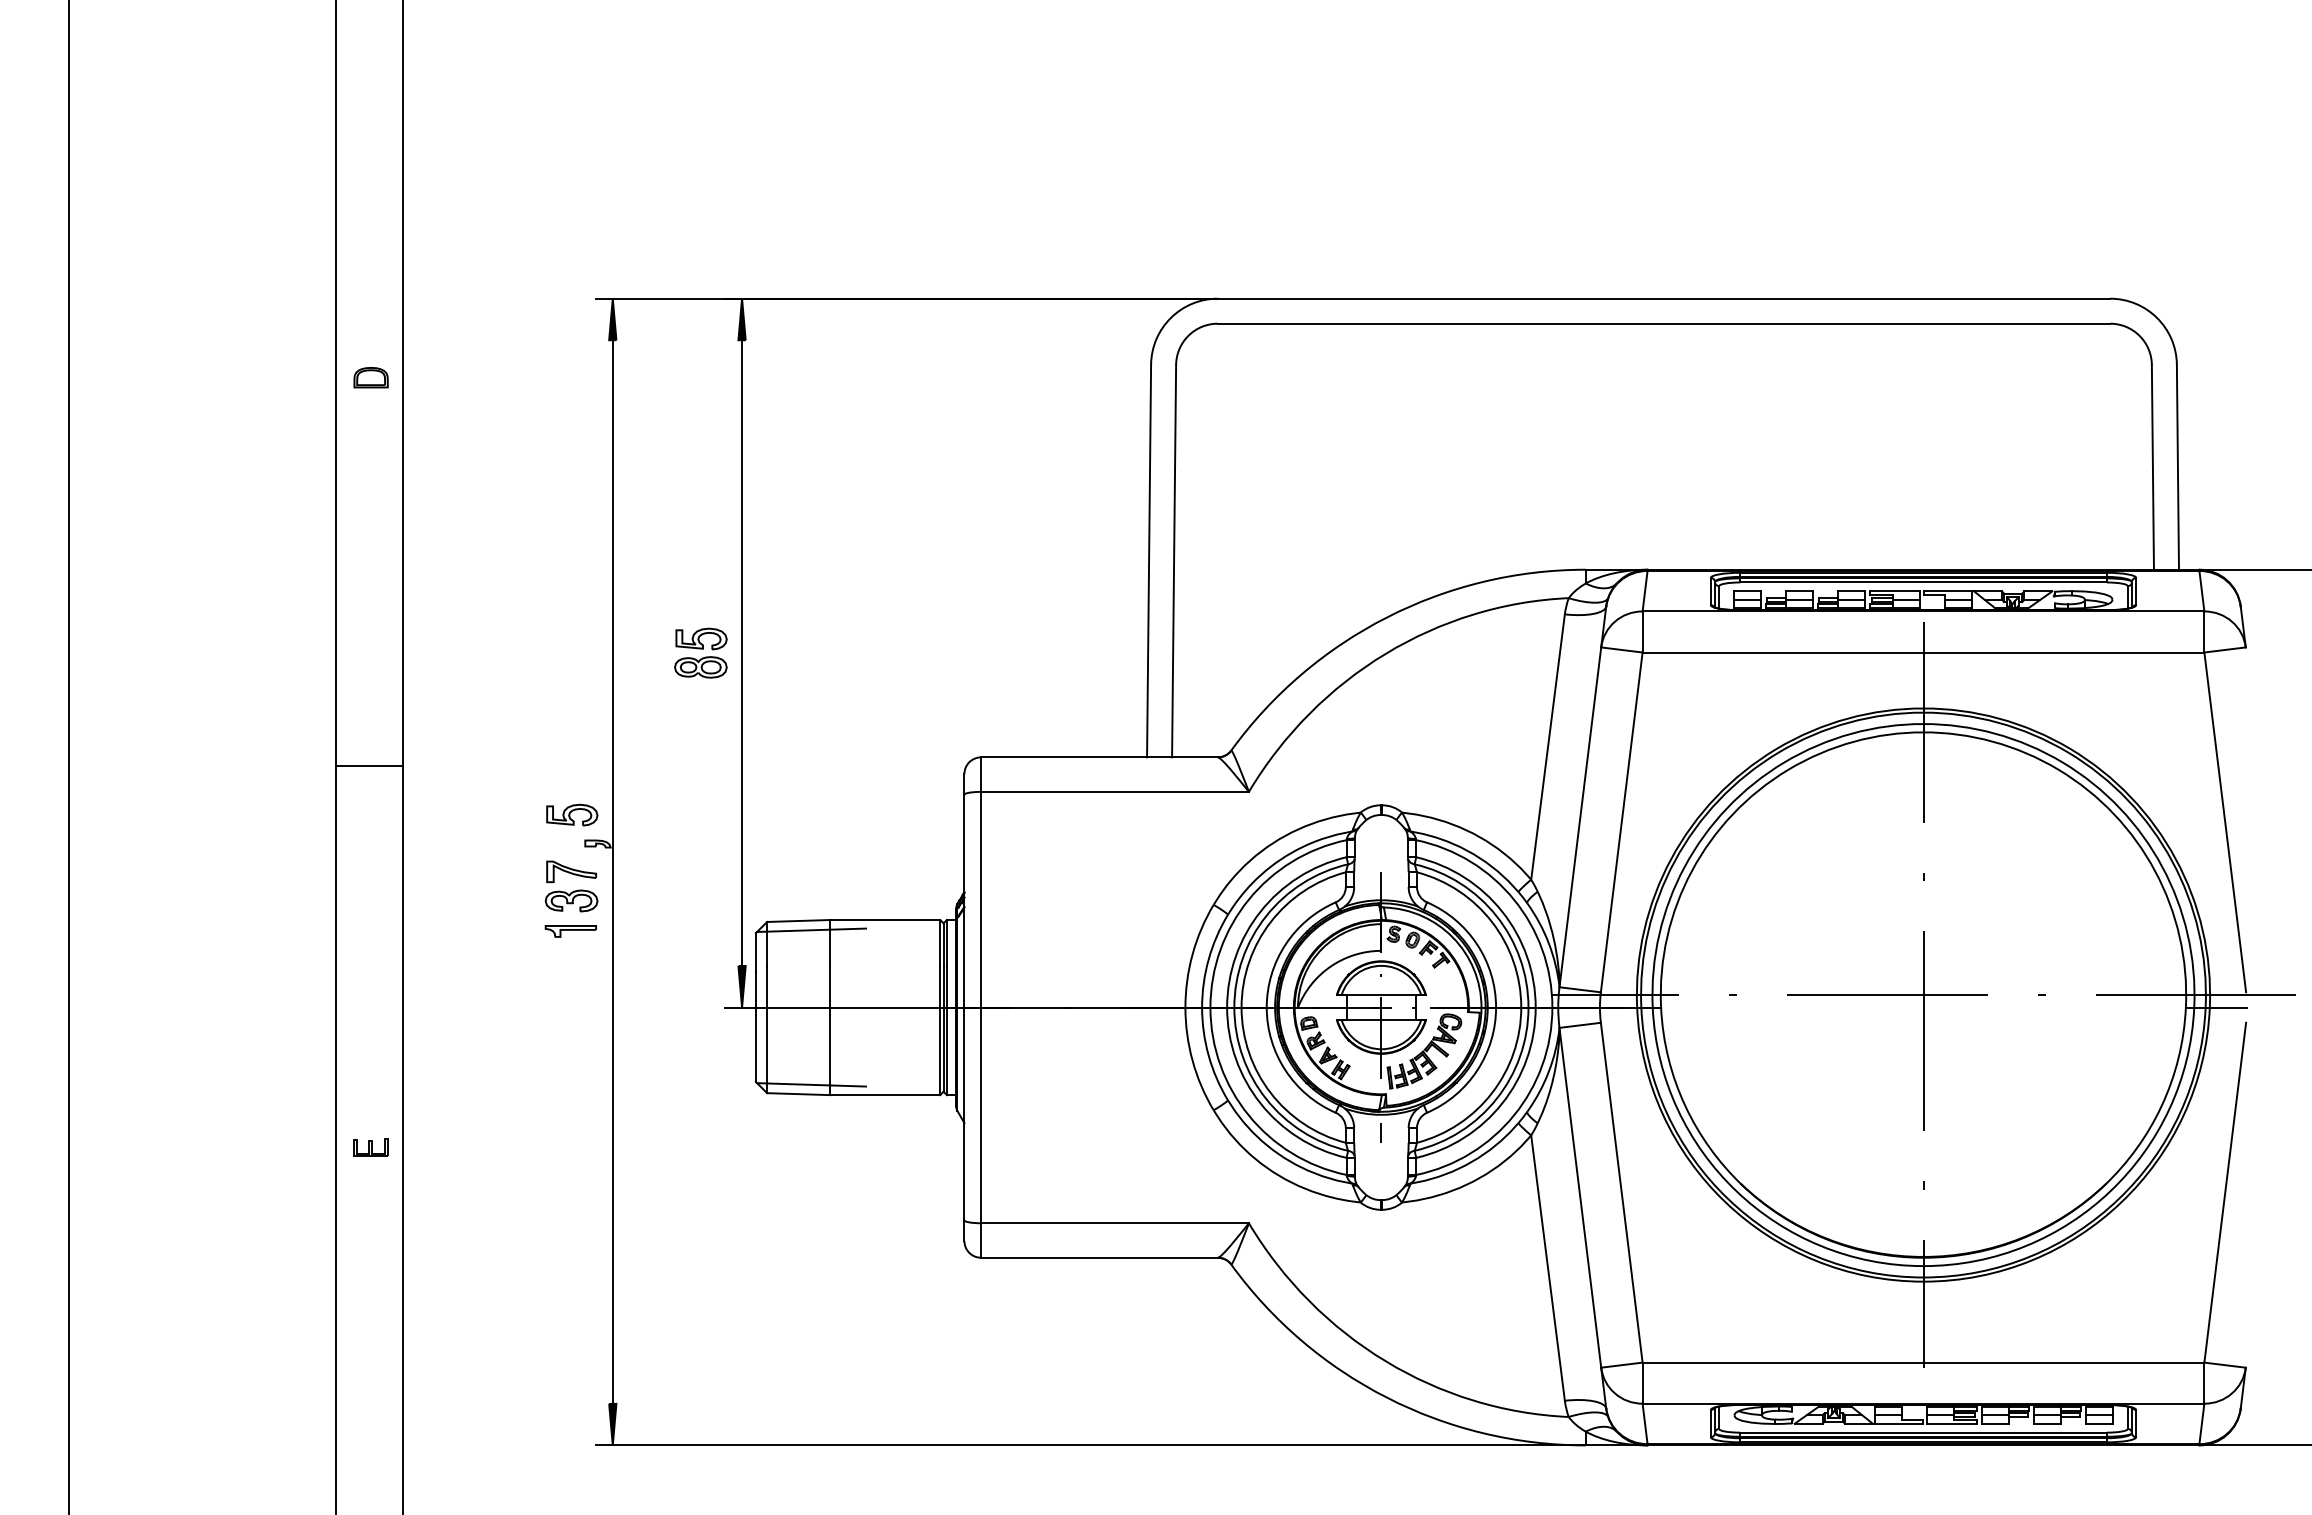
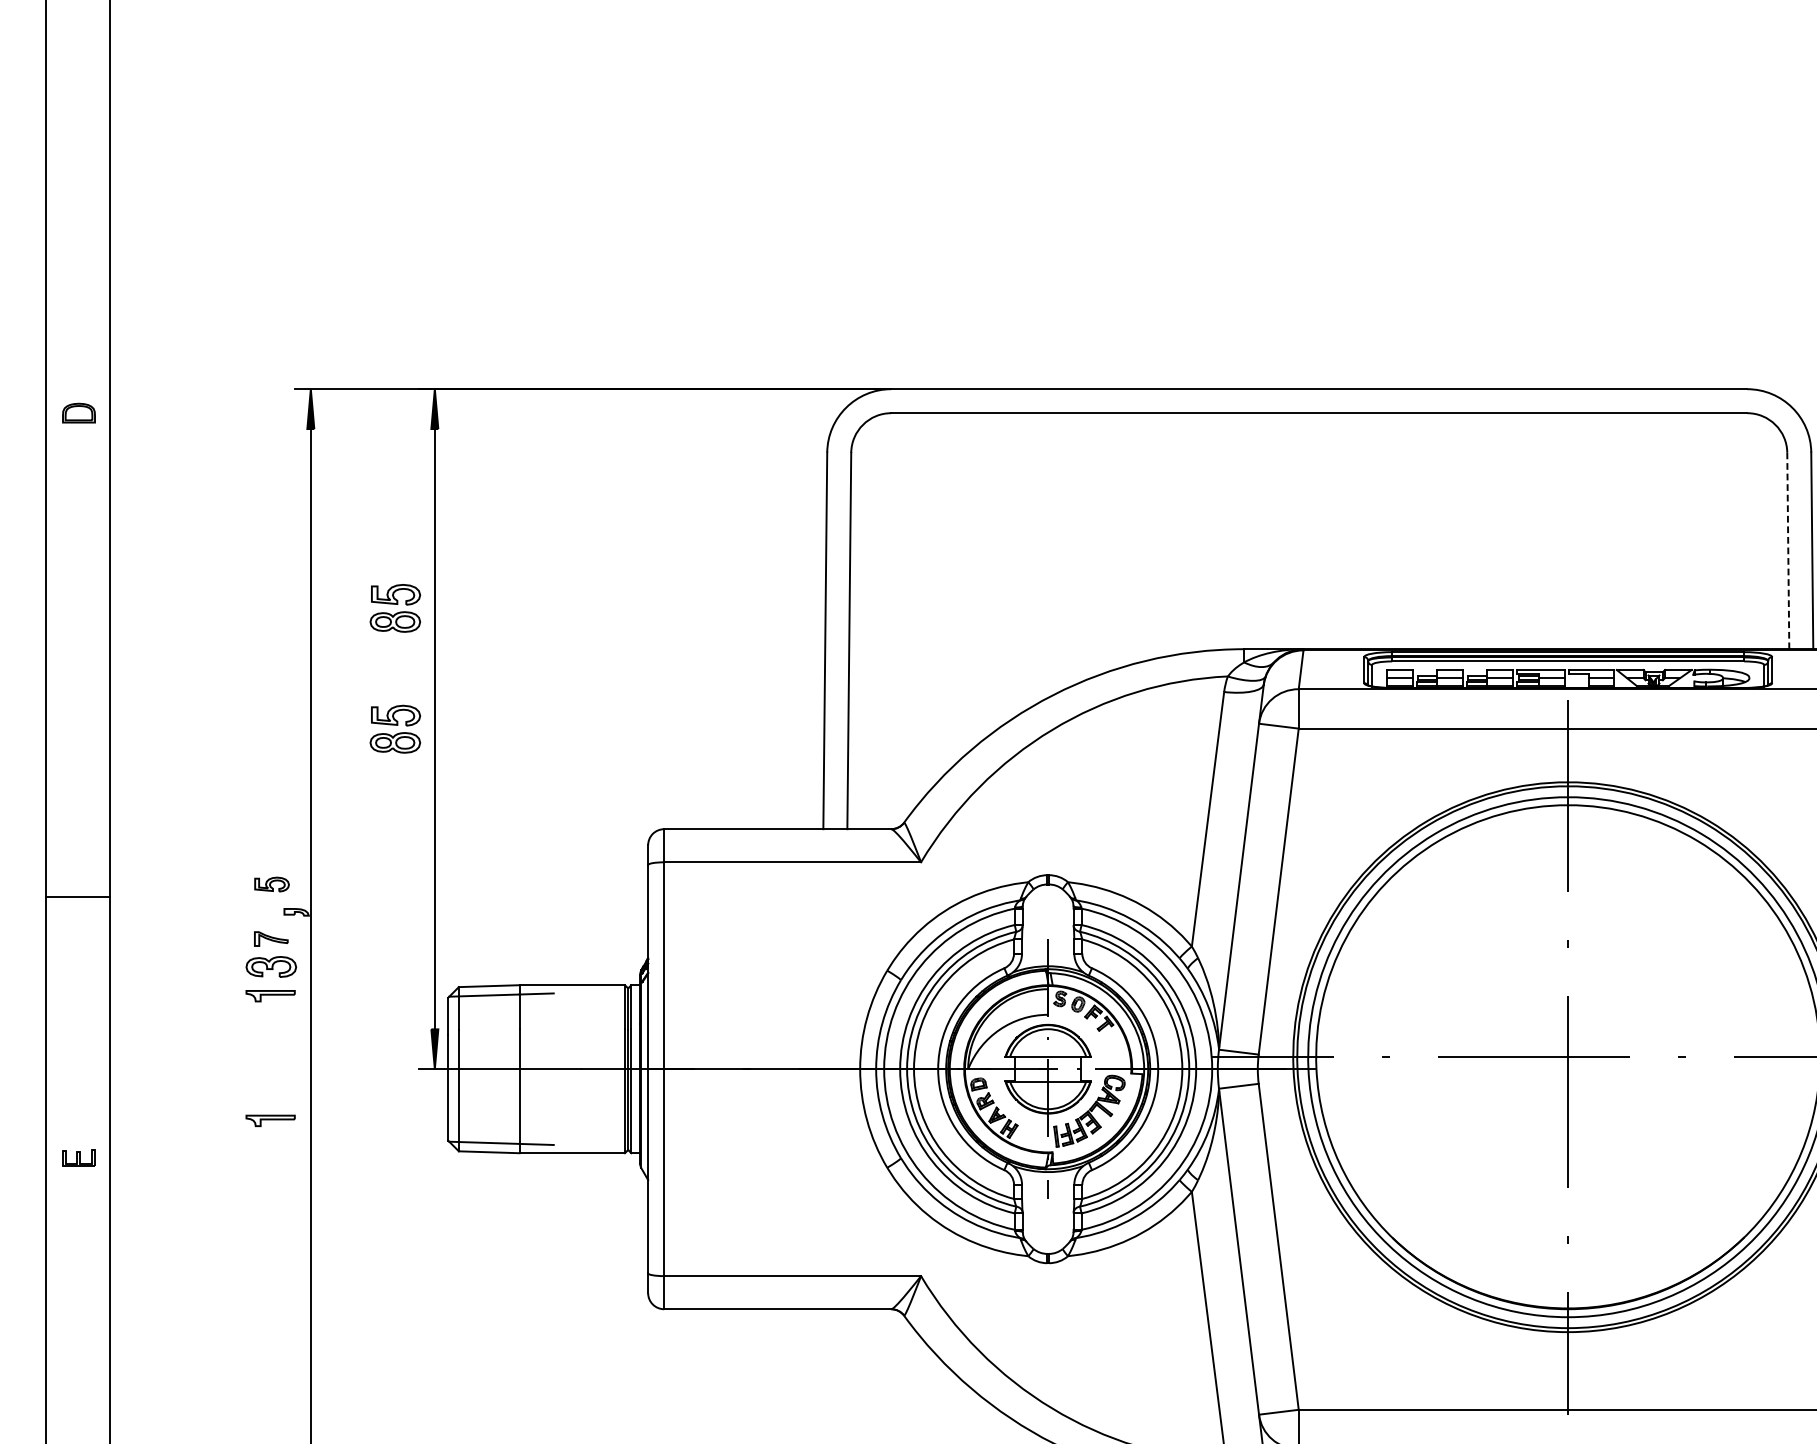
part: (370, 377) -> (78, 412), moved
line: (2152, 466) -> (1787, 550), solid -> dashed
part: (700, 526) -> (394, 607), added
line: (369, 765) -> (77, 896), moved
part: (572, 814) -> (272, 884), size x0.7
part: (571, 871) -> (271, 938), size x0.7
part: (570, 1061) -> (270, 1120), added
part: (370, 1147) -> (78, 1158), moved

